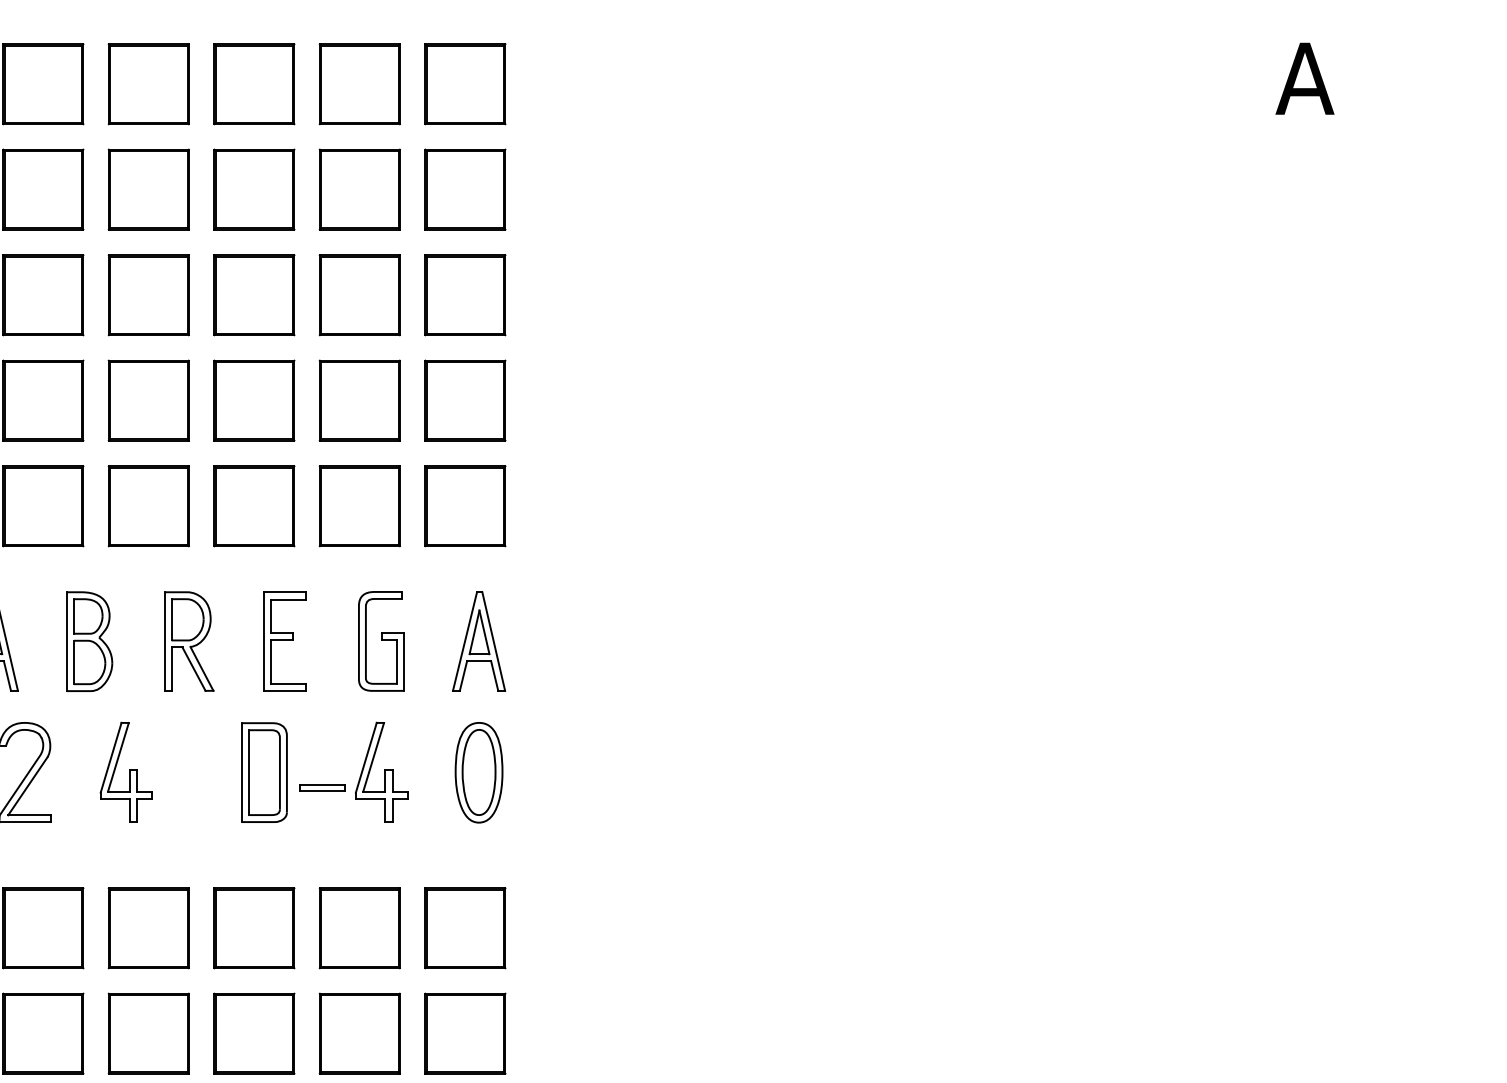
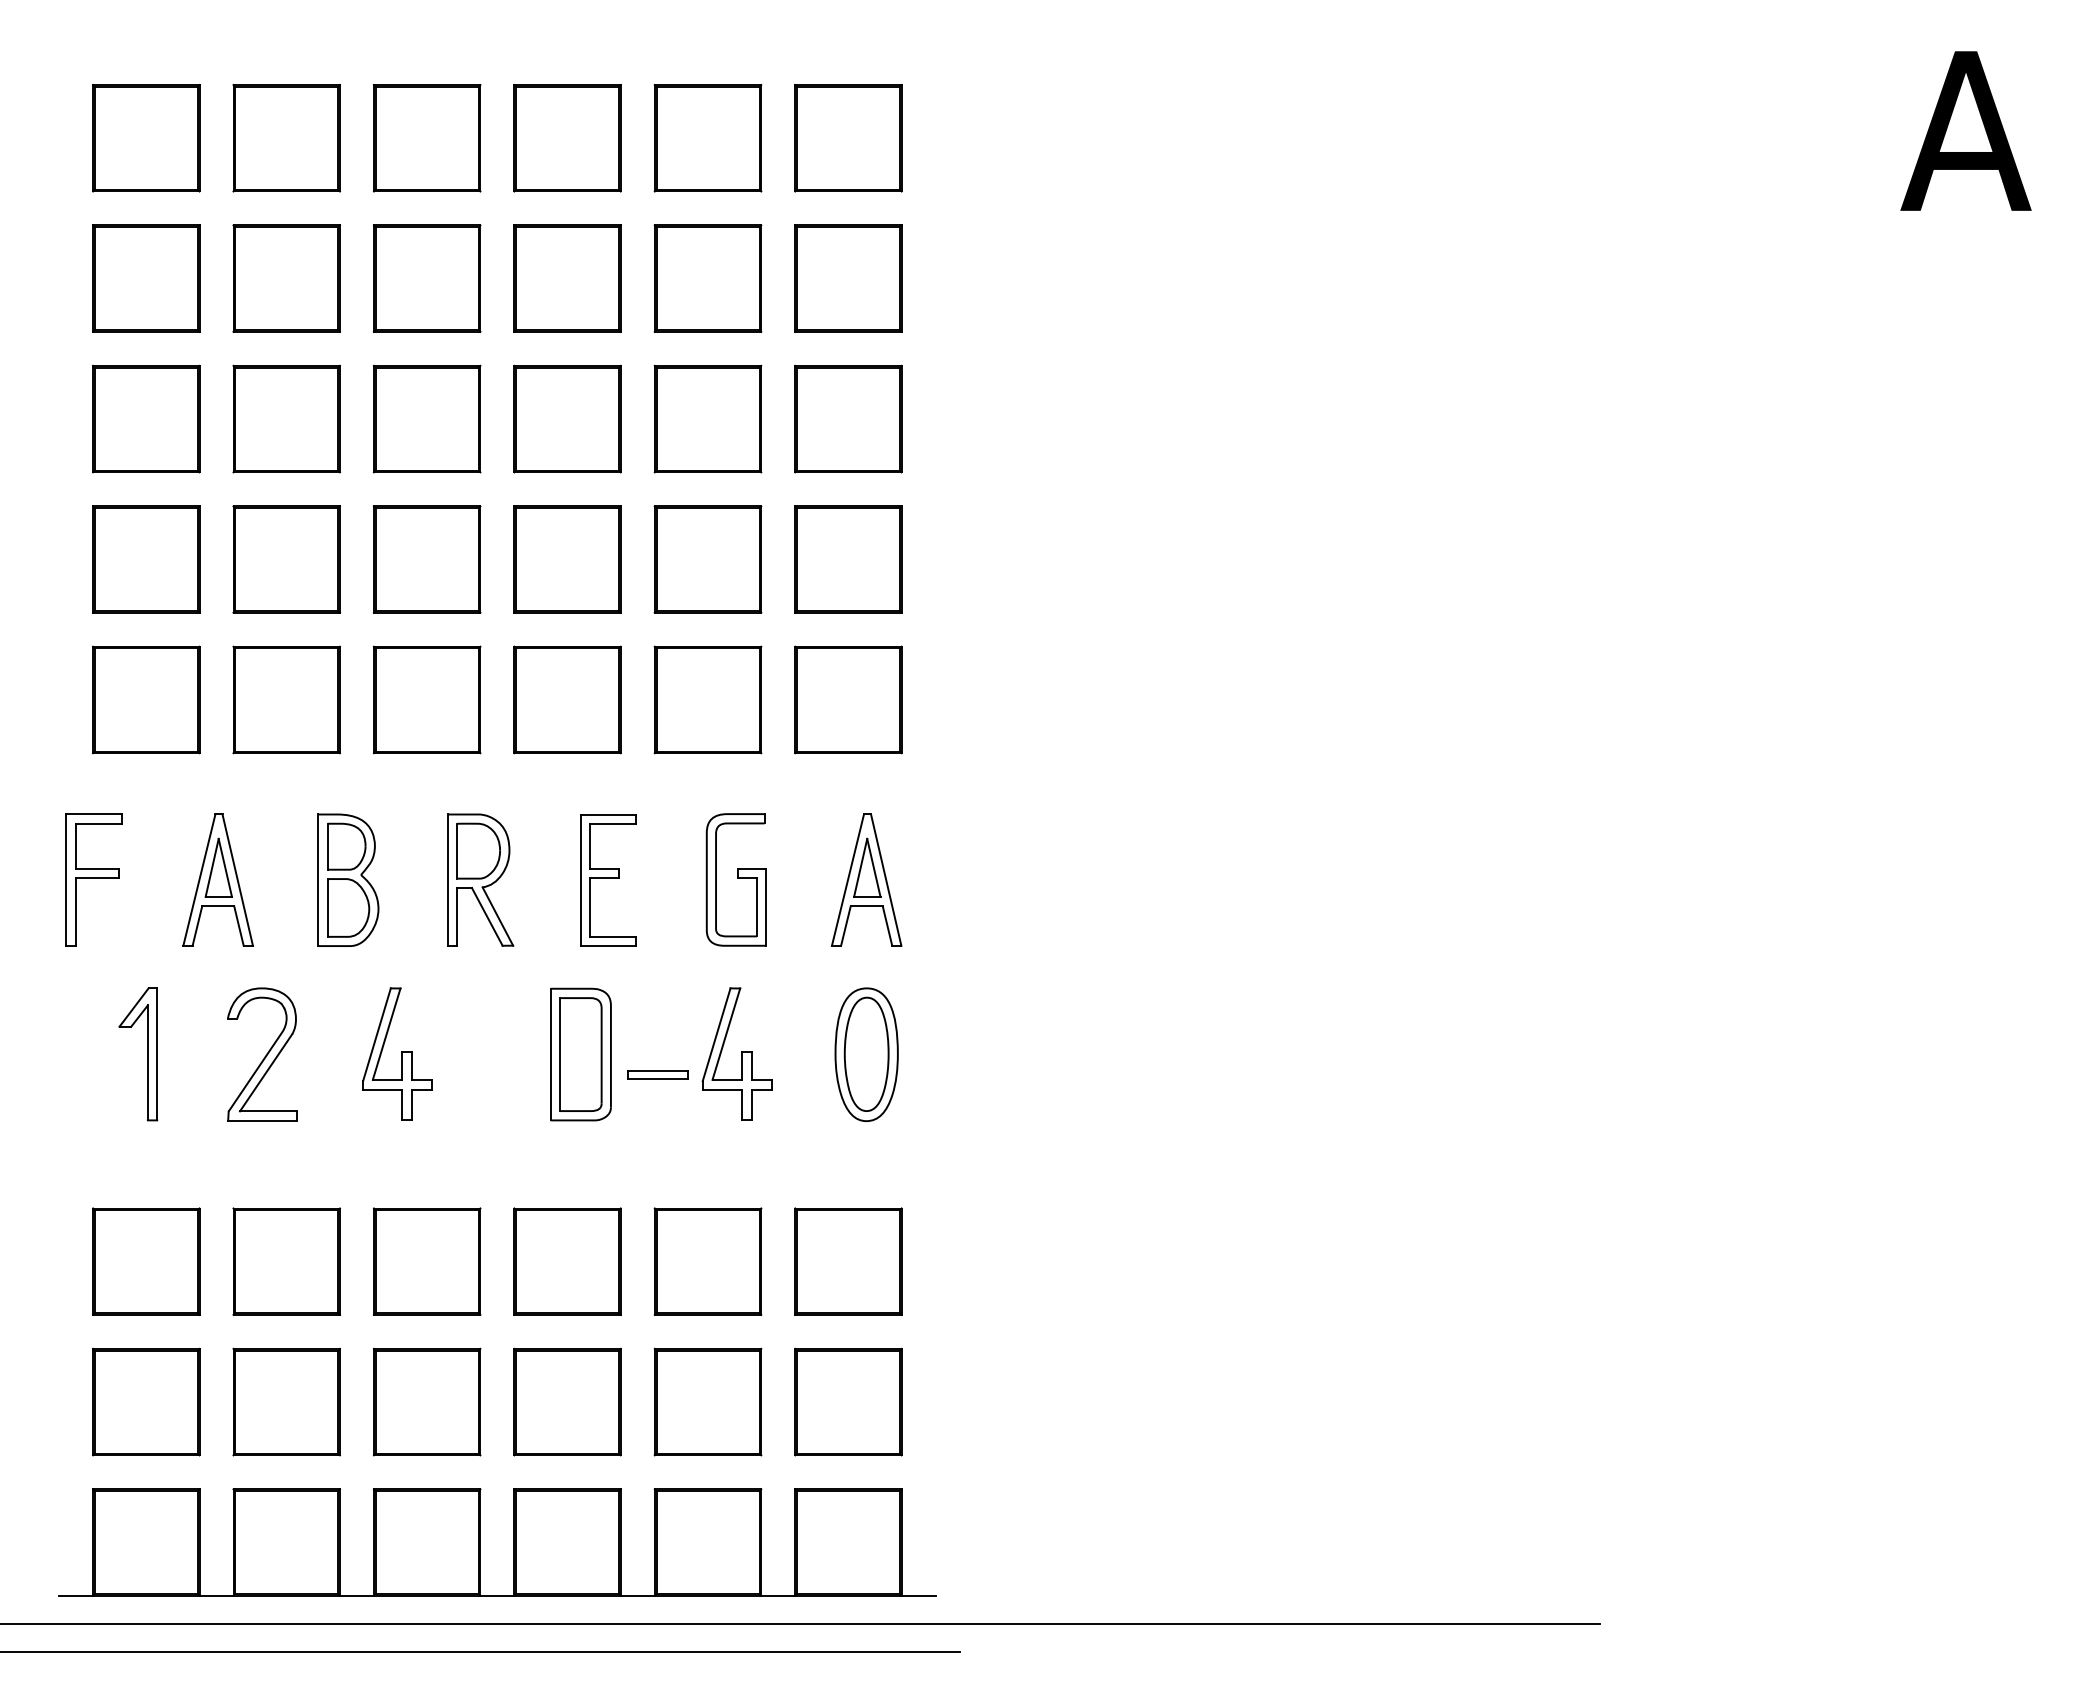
part: (1304, 78) -> (1965, 130), size x1.67

